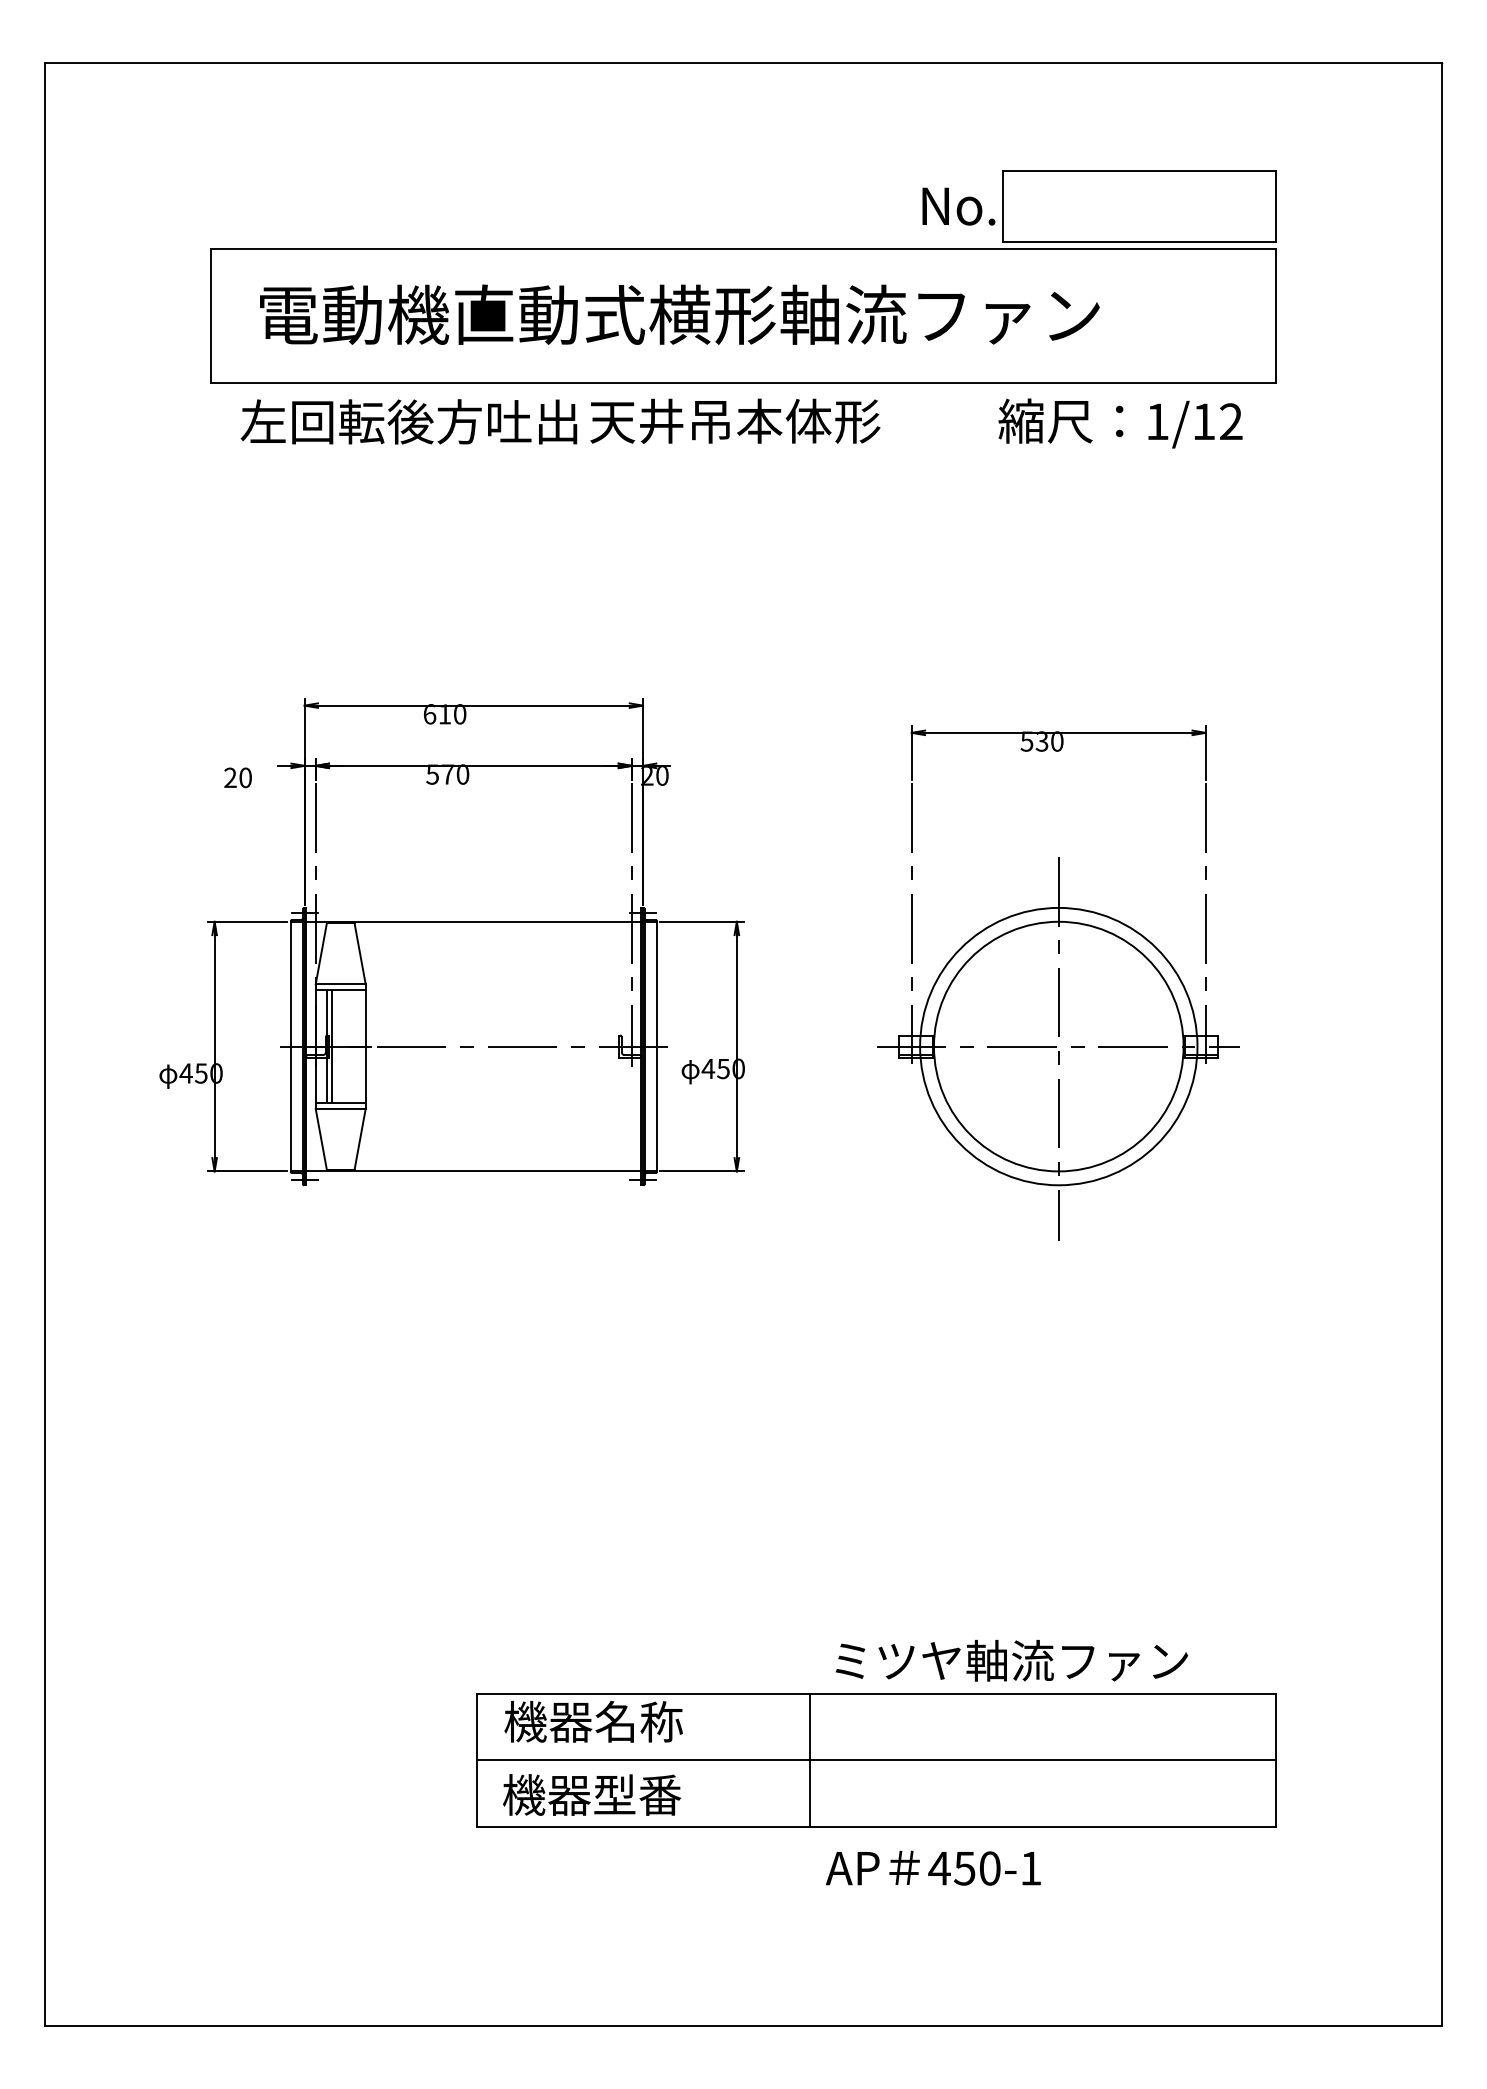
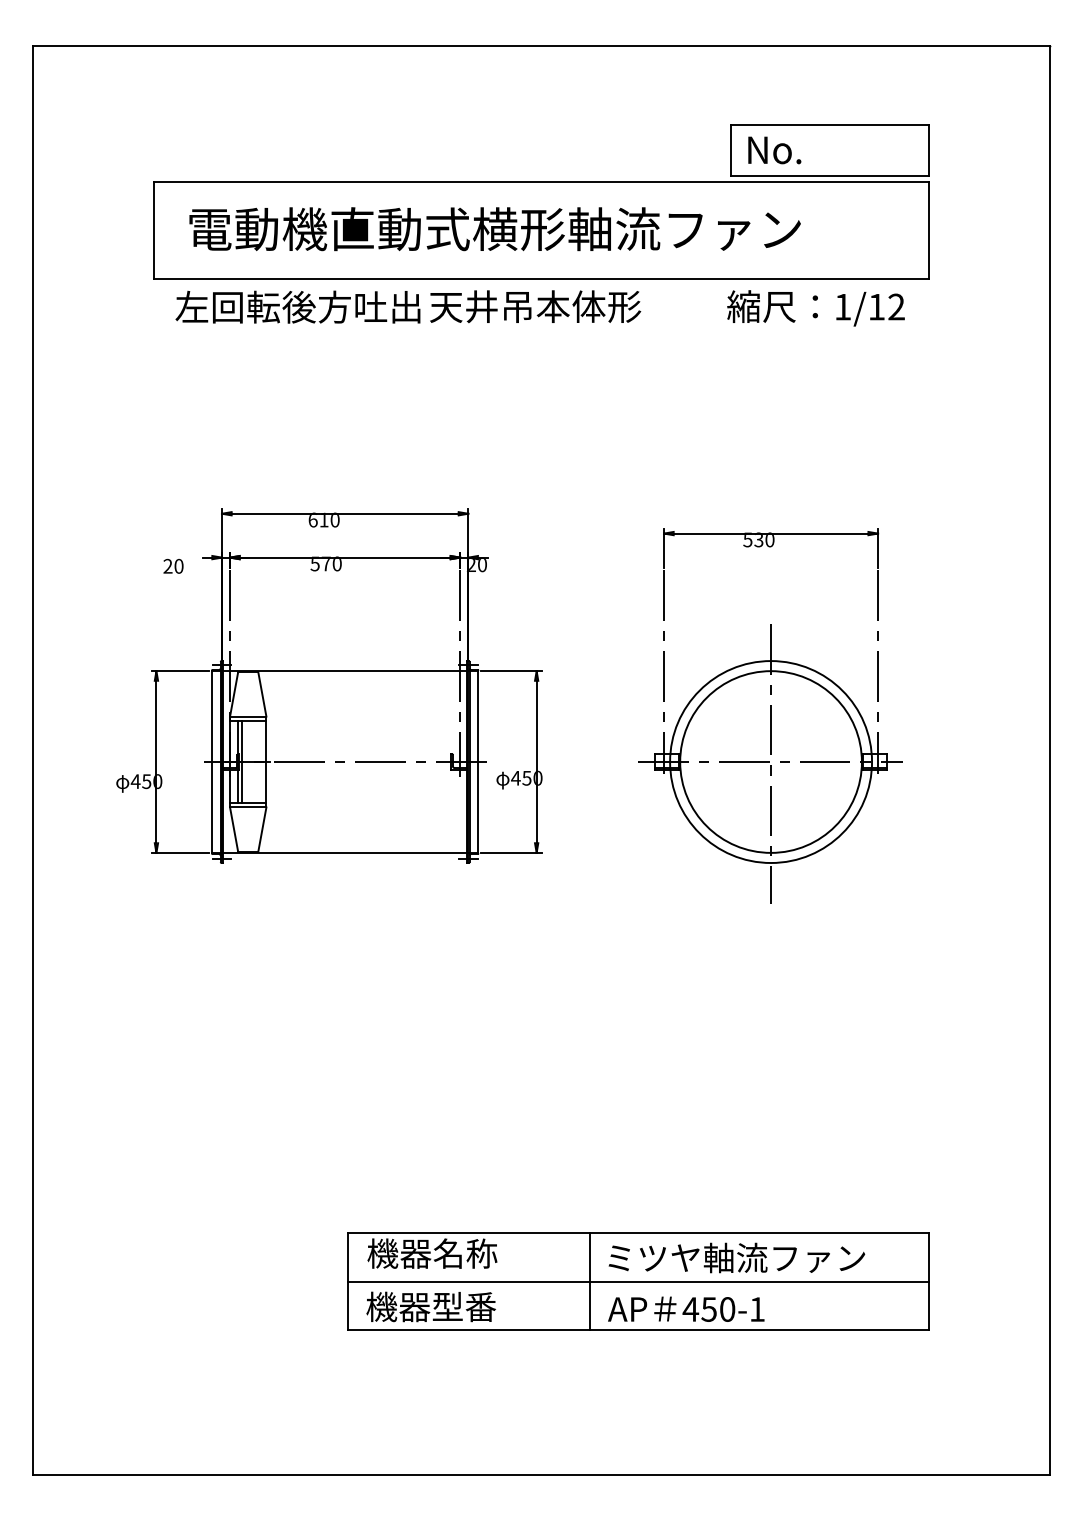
text: (958, 206) -> (774, 150), moved
text: (1011, 1660) -> (736, 1257), moved
text: (933, 1867) -> (686, 1308), moved

